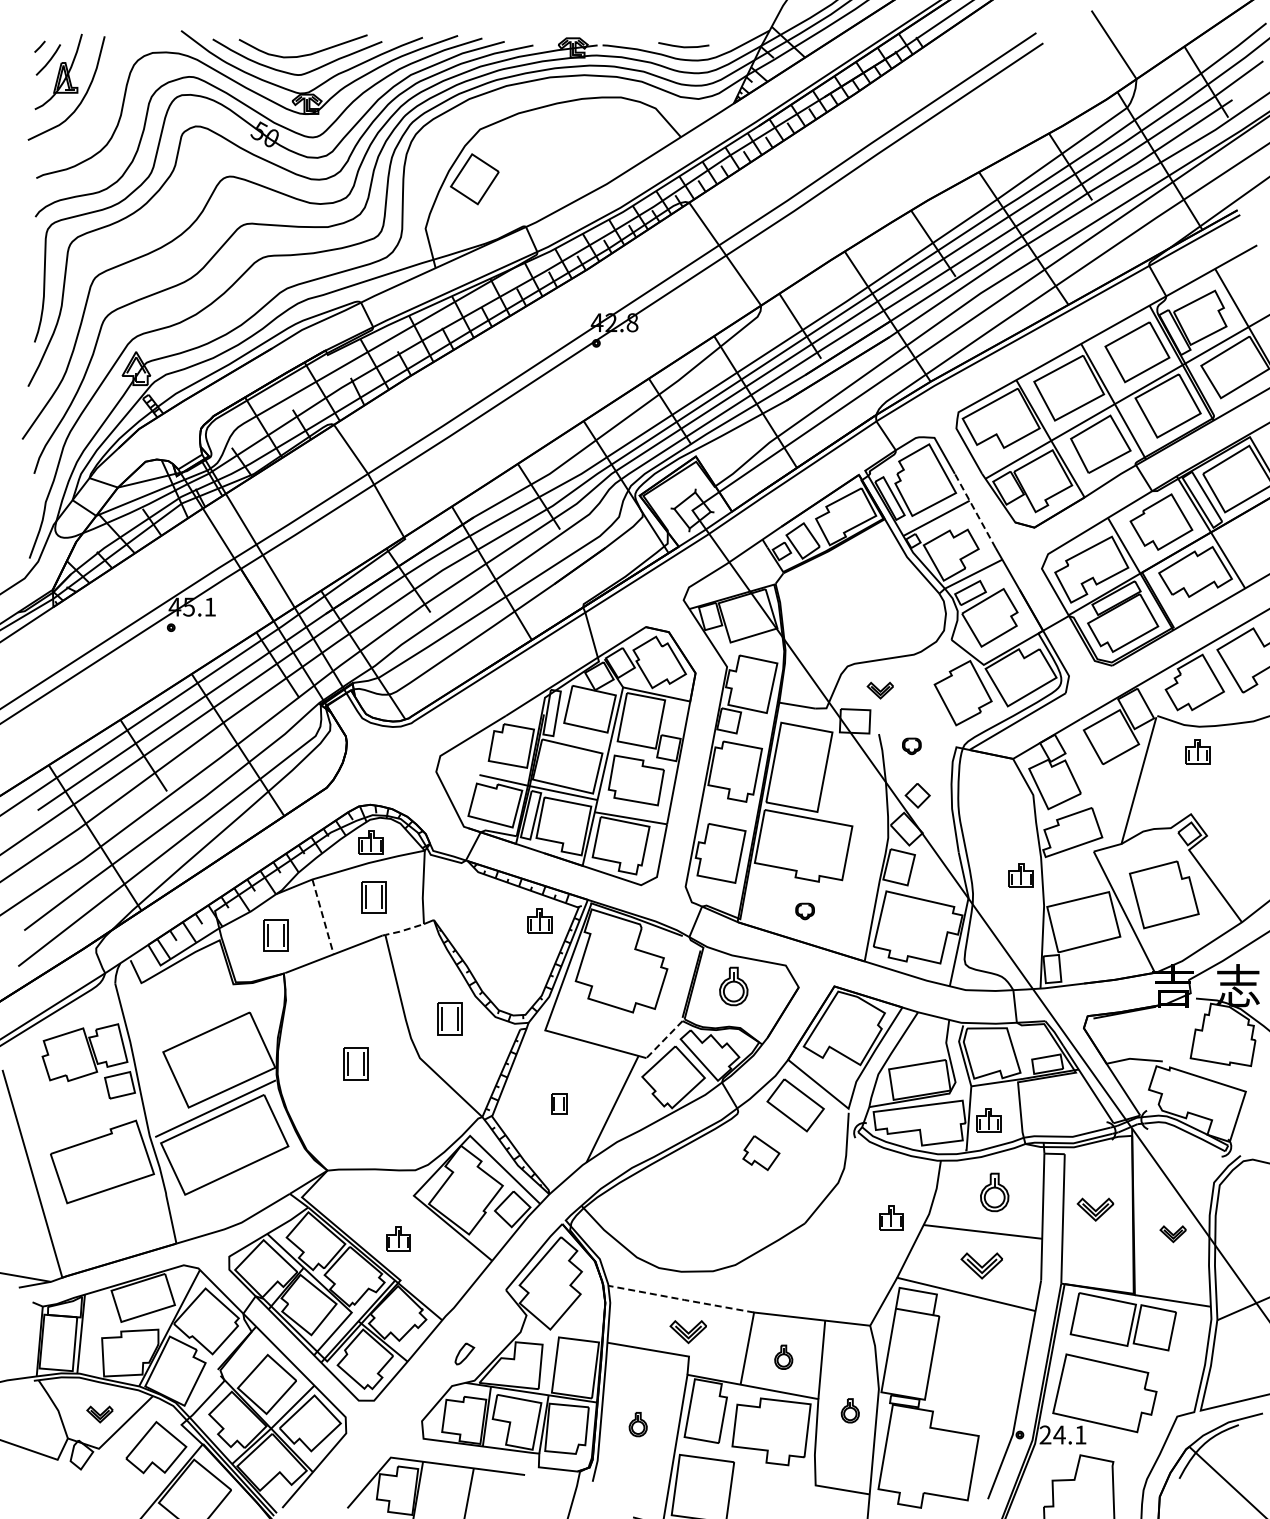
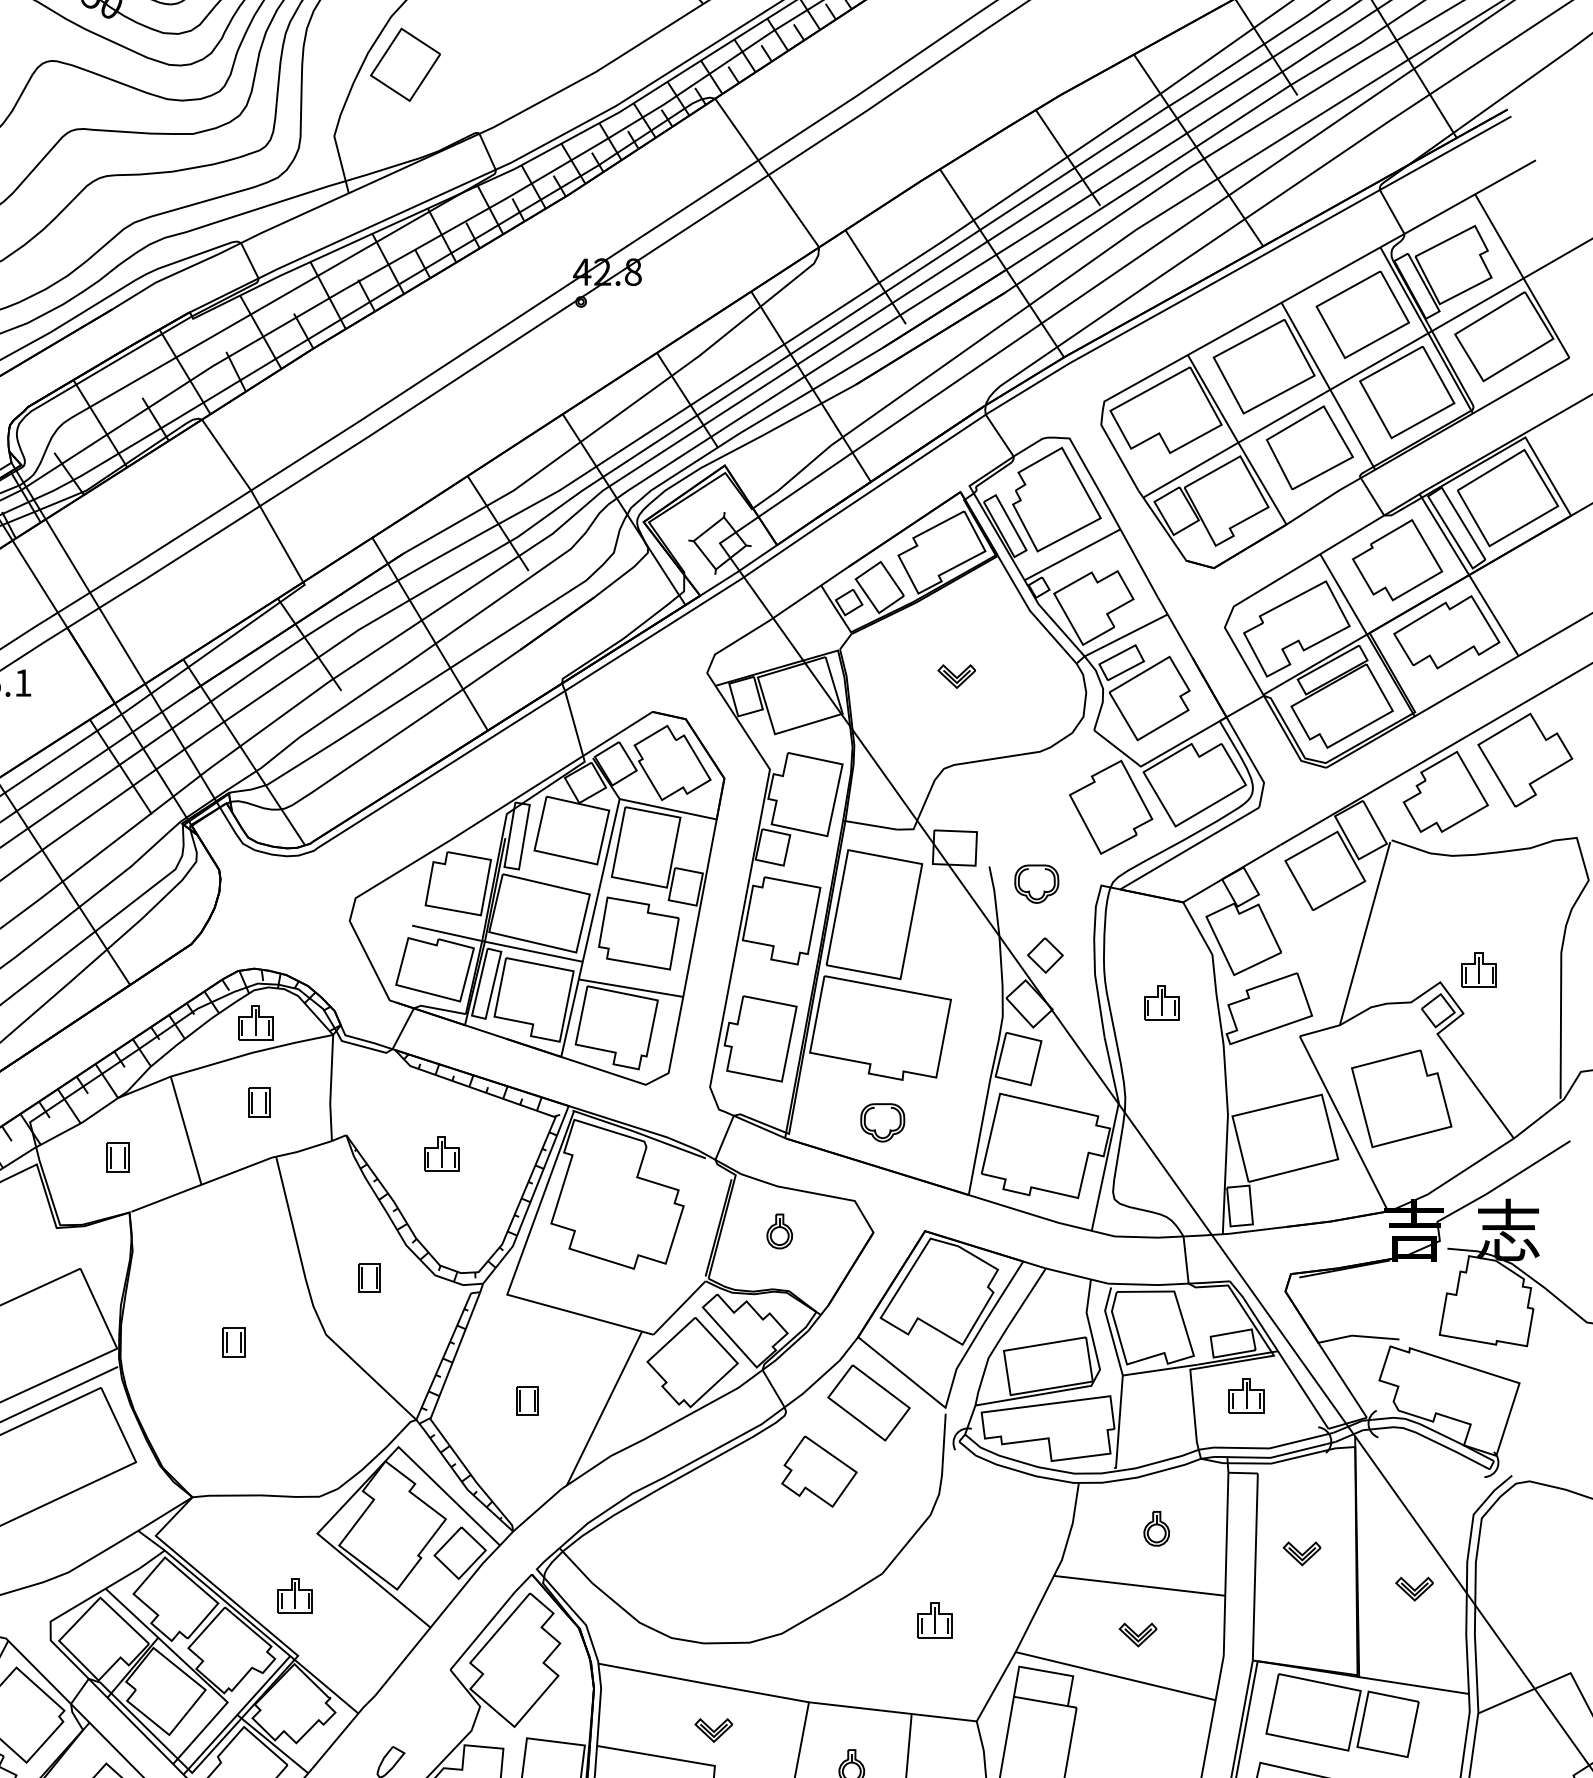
line: (974, 510) -> (1127, 543), dashed -> solid
part: (879, 690) -> (955, 676), moved
part: (911, 746) -> (1036, 884), size x1.67
part: (1197, 751) -> (1478, 969), moved
part: (1020, 875) -> (1160, 1002), moved
part: (373, 897) -> (259, 1102), size x0.62
part: (804, 911) -> (881, 1122), size x1.67
line: (323, 916) -> (186, 1130), dashed -> solid
part: (539, 920) -> (441, 1153), moved
line: (402, 930) -> (300, 1150), dashed -> solid
part: (275, 935) -> (117, 1157), size x0.62
part: (733, 986) -> (779, 1231), size x0.62
part: (449, 1018) -> (368, 1277), size x0.62
line: (664, 1039) -> (679, 1307), dashed -> solid
part: (356, 1062) -> (234, 1341), size x0.62
part: (988, 1120) -> (1245, 1395), moved
part: (761, 1153) -> (819, 1472), size x1.43
part: (994, 1192) -> (1156, 1528), size x0.62
part: (1094, 1209) -> (1300, 1553), size x0.71
part: (891, 1217) -> (935, 1619), moved
part: (981, 1265) -> (1137, 1634), size x0.62
line: (681, 1299) -> (704, 1683), dashed -> solid
part: (687, 1331) -> (712, 1729), size x0.71

